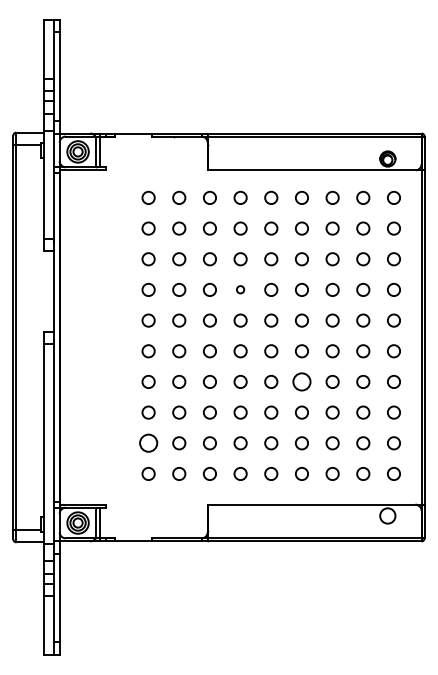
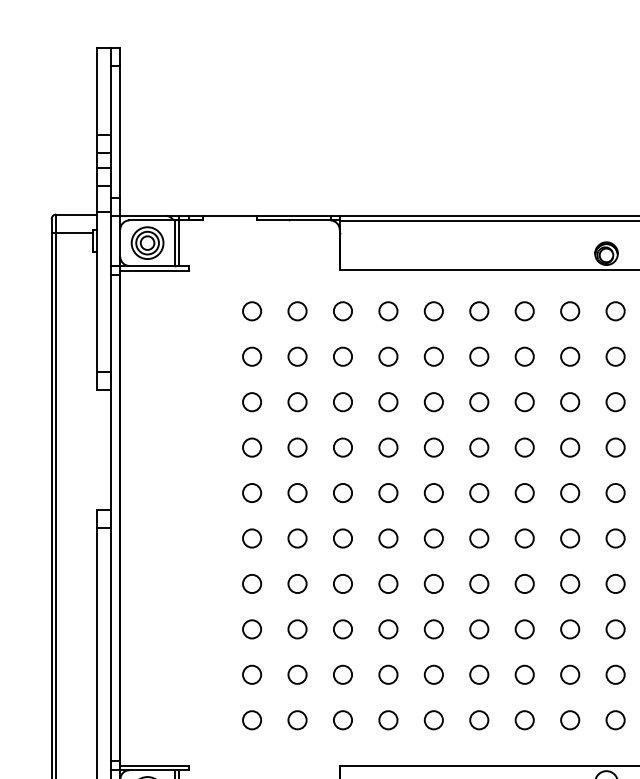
circle: (240, 289) -> (388, 446), size x1.67
circle: (301, 381) -> (478, 583), size x0.71
circle: (148, 443) -> (251, 675), size x0.71

